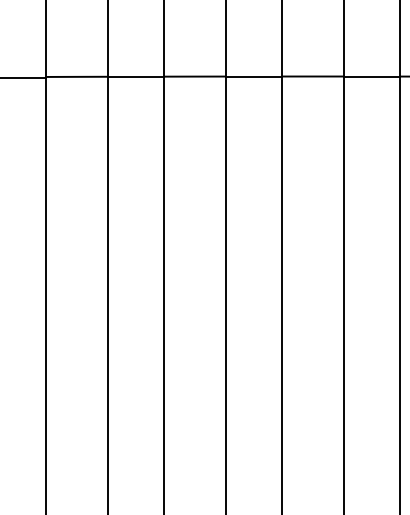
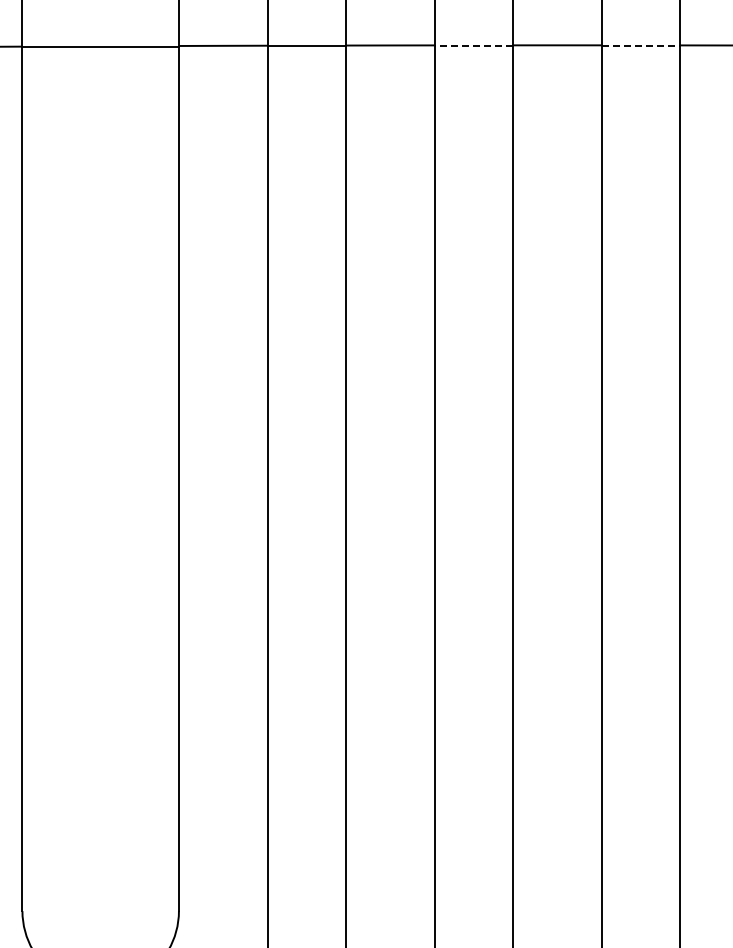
line: (253, 76) -> (473, 45), solid -> dashed
line: (372, 76) -> (641, 45), solid -> dashed

